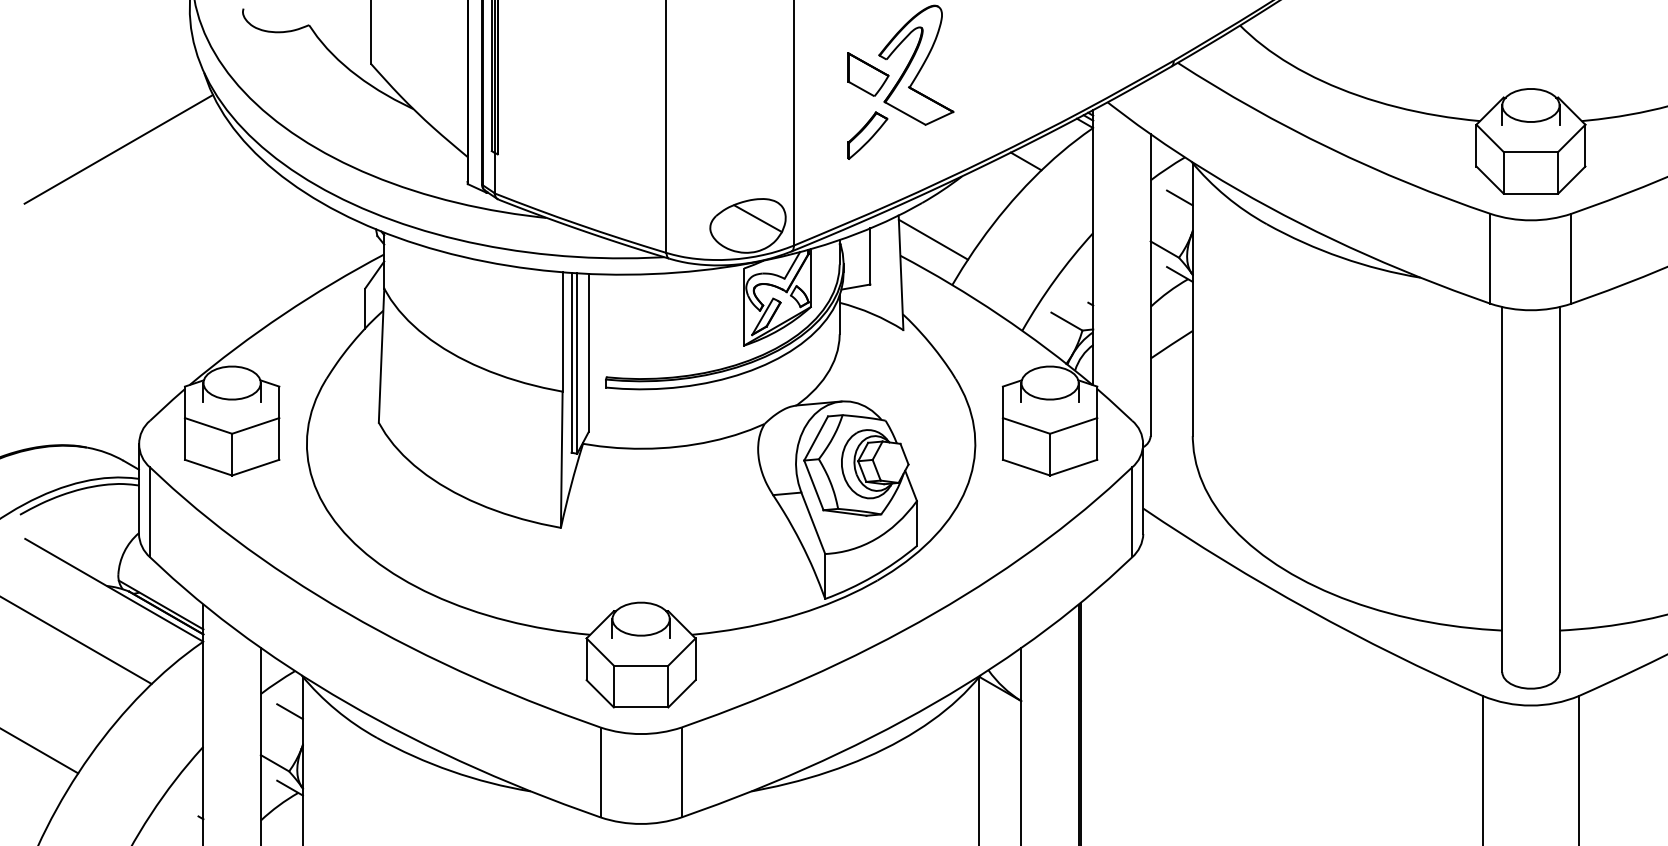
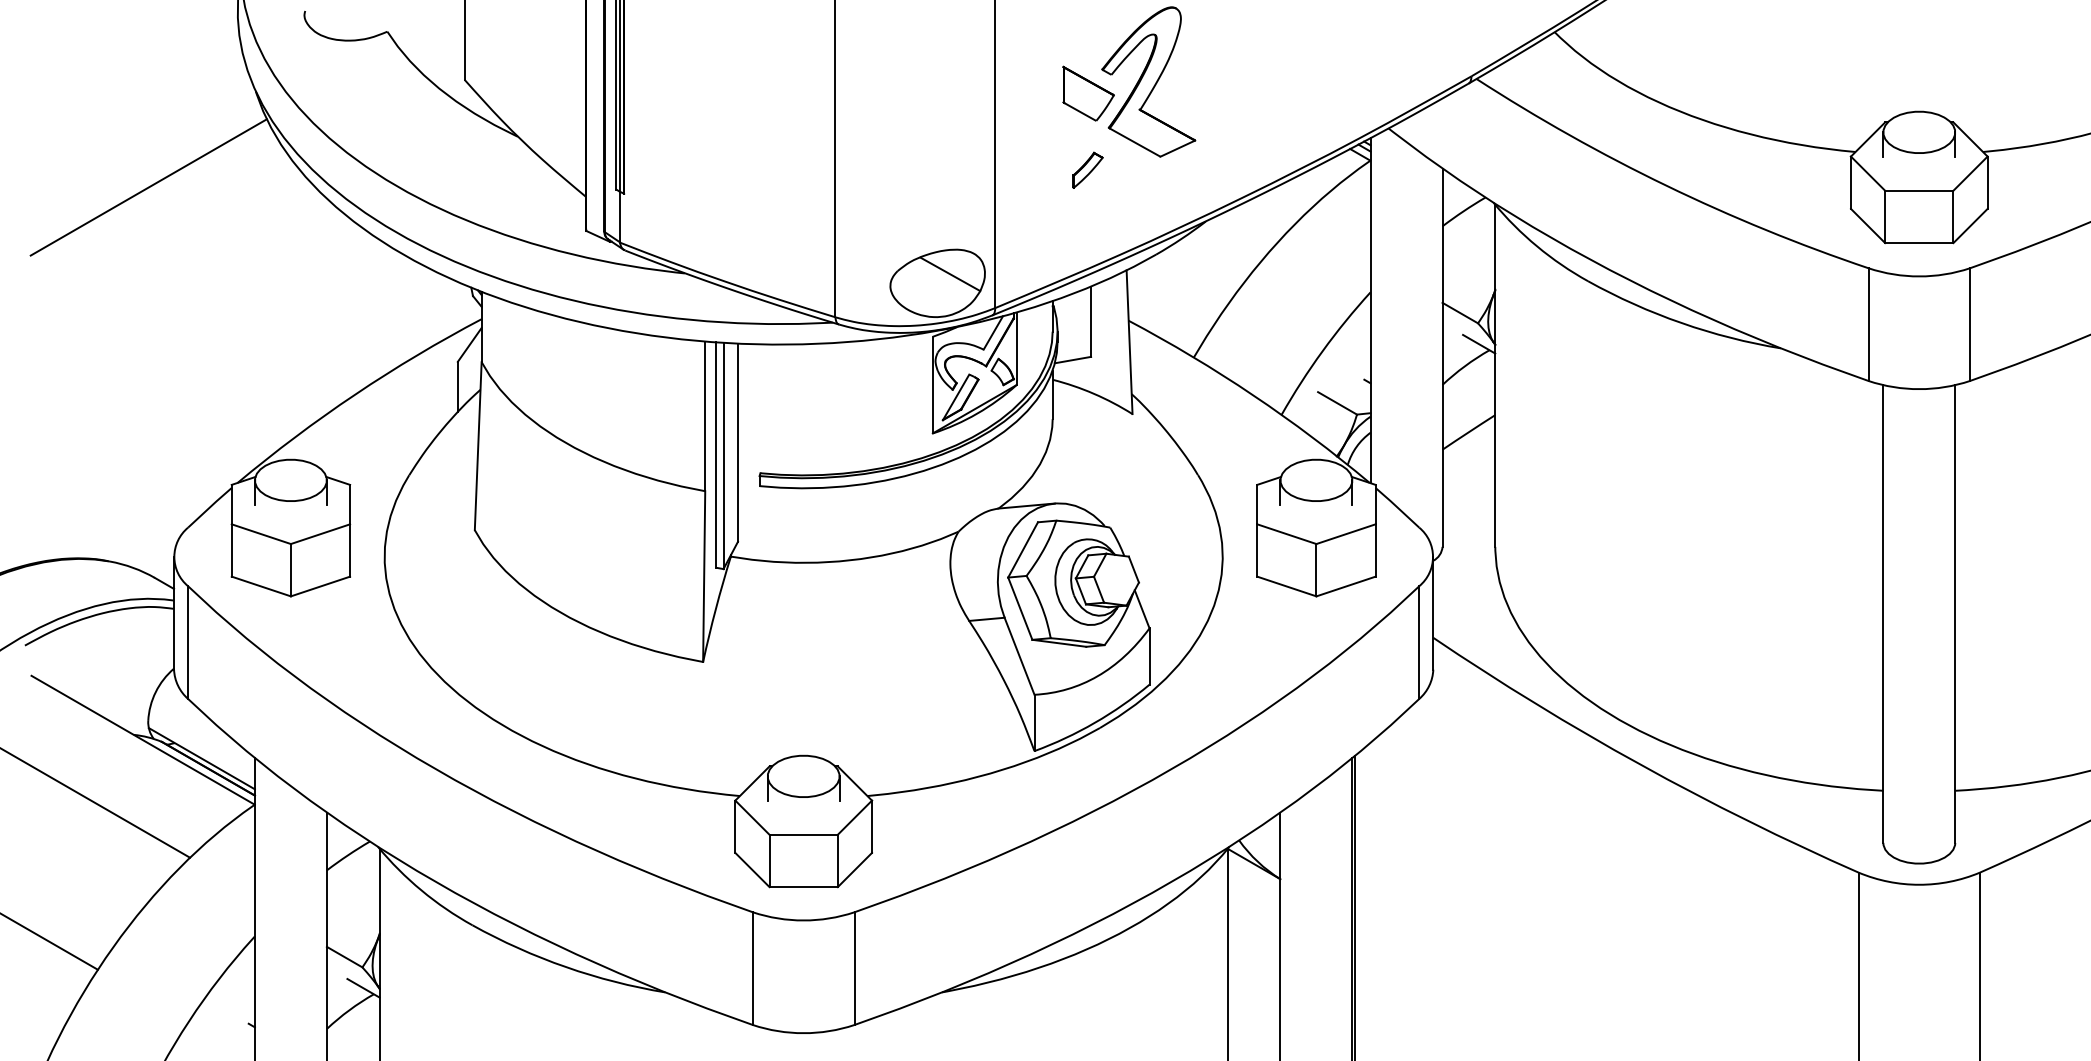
part: (867, 135) -> (1087, 170), size x0.6
line: (1026, 161) -> (1286, 202), removed
line: (1180, 198) -> (1479, 248), removed
line: (932, 239) -> (1169, 300), removed
line: (290, 711) -> (363, 892), removed

